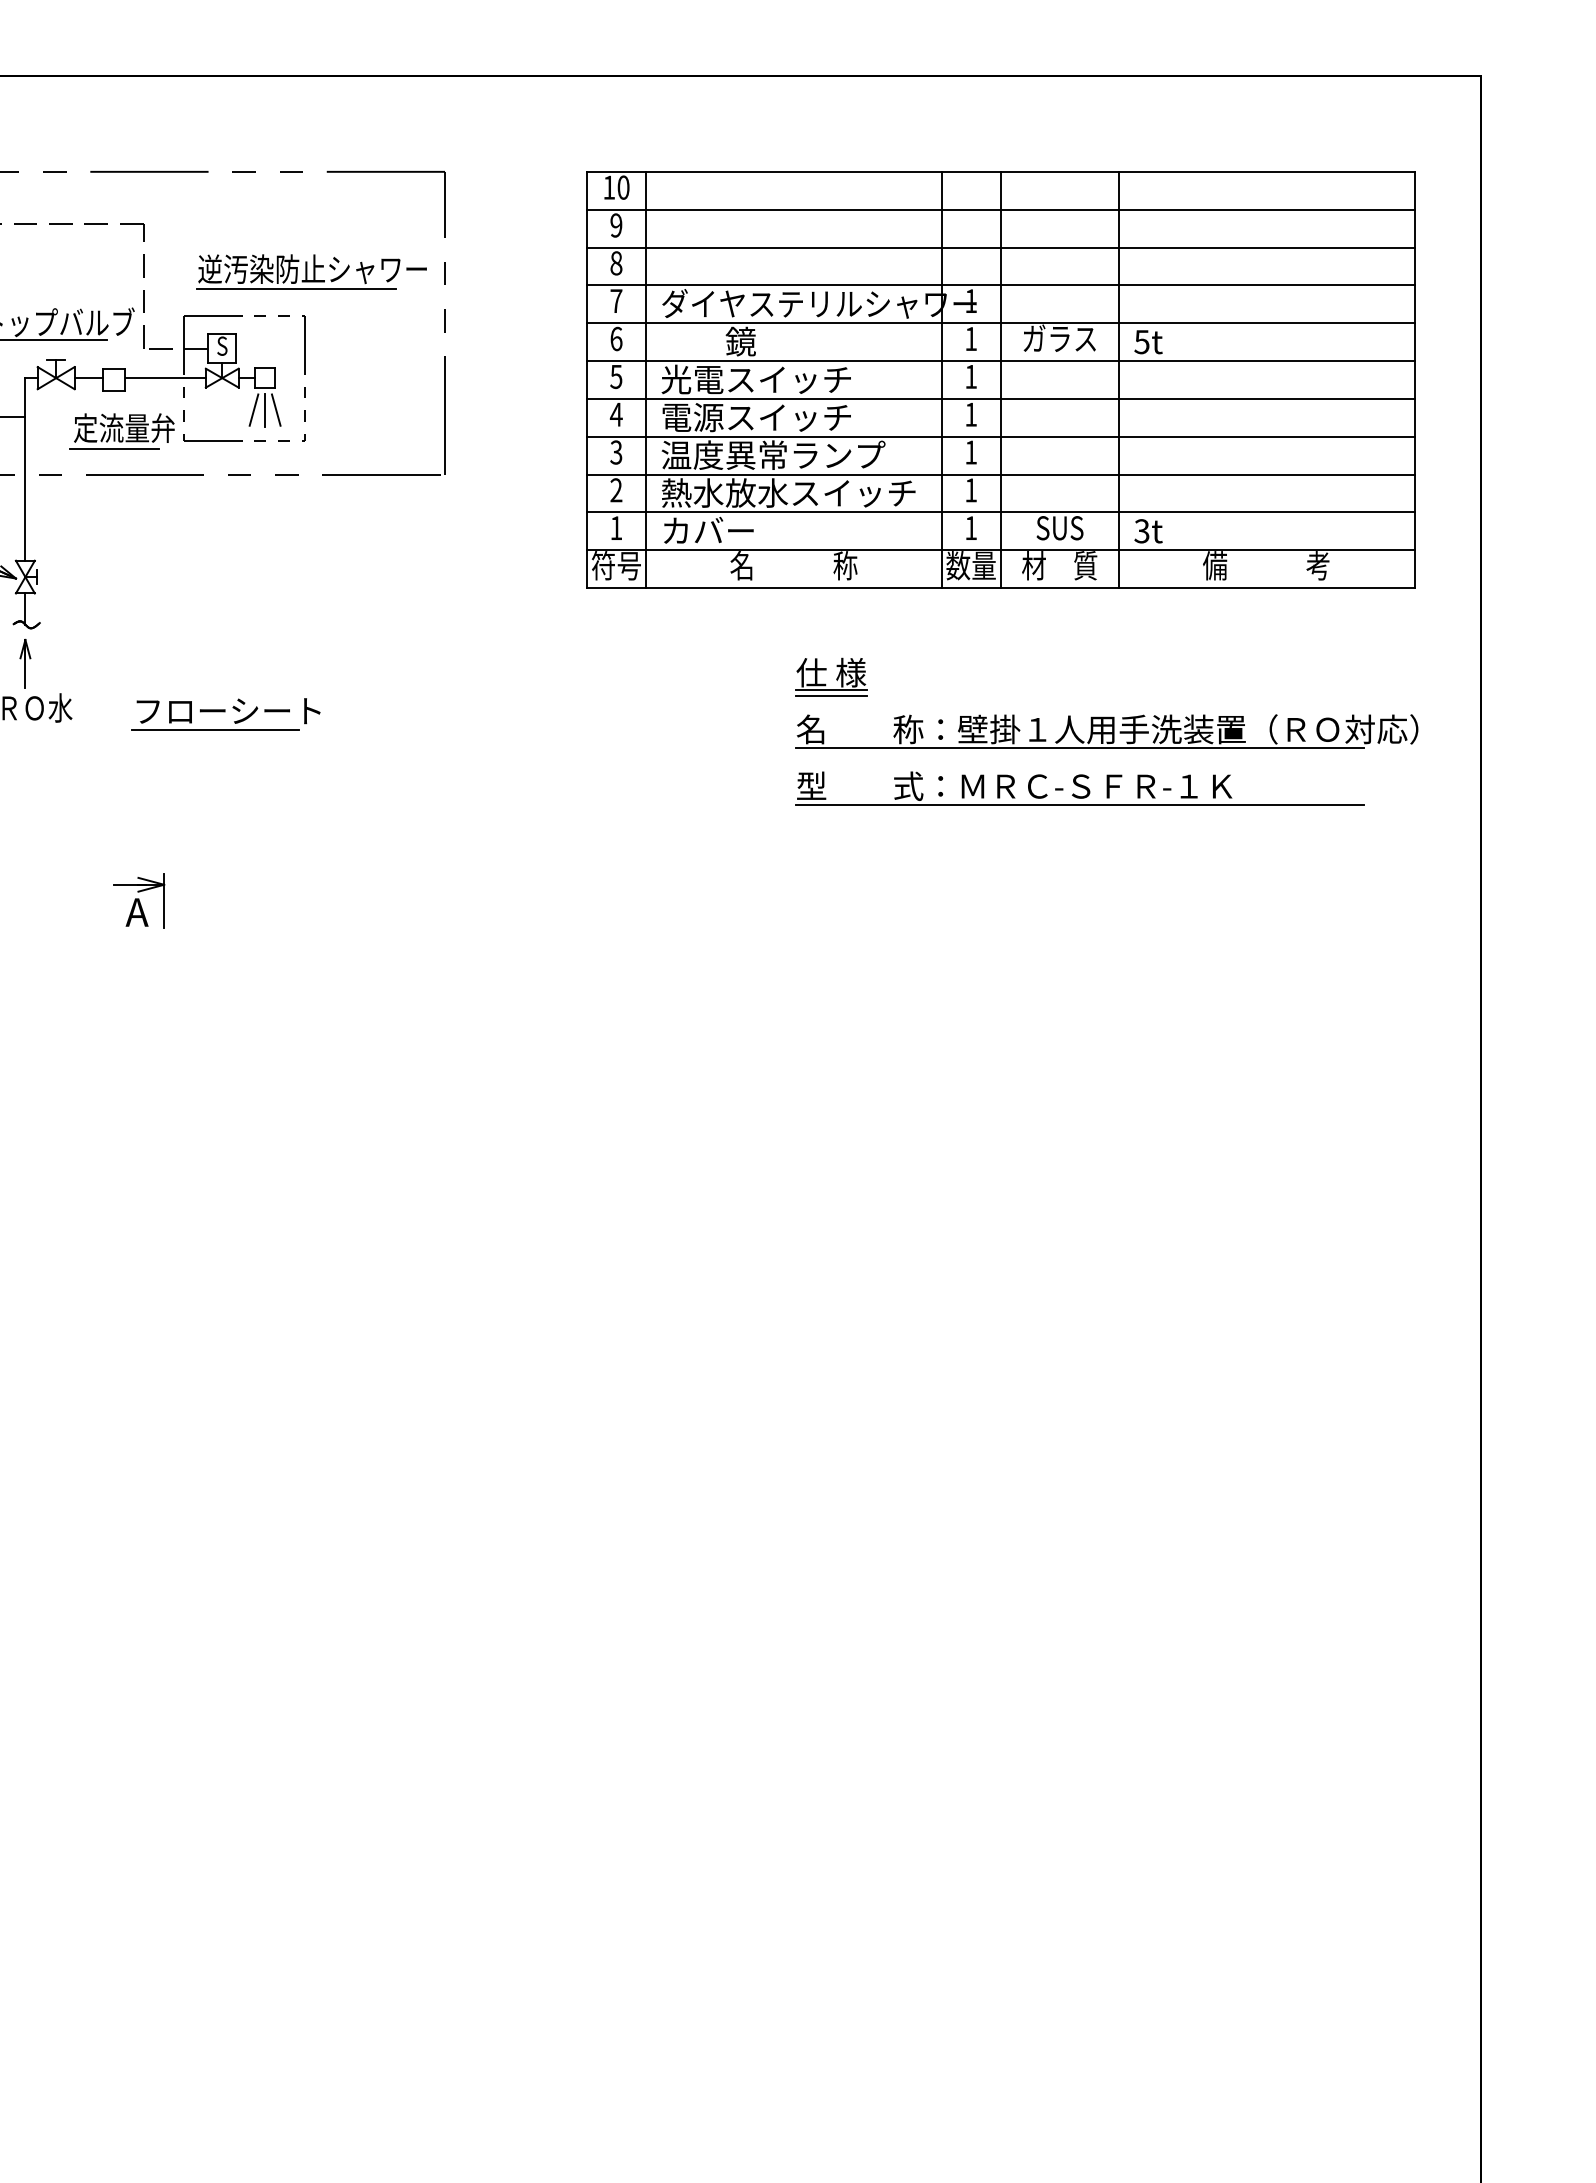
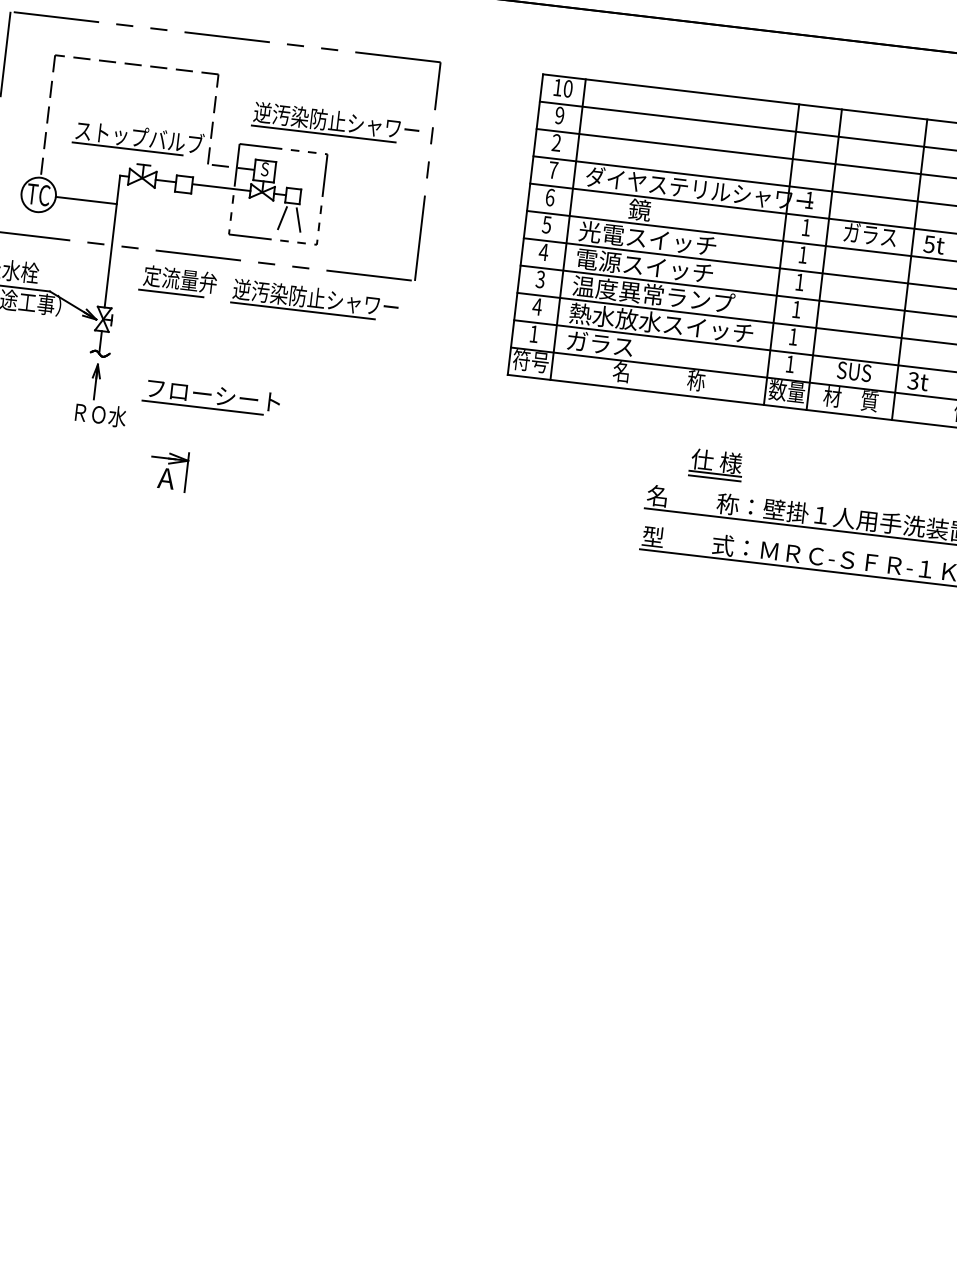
text: (616, 263) -> (556, 143), 8 -> 2
line: (265, 410) -> (290, 219), removed
part: (121, 431) -> (178, 281), moved
text: (615, 490) -> (536, 306), 2 -> 4
part: (311, 516) -> (314, 299), added
text: (708, 530) -> (600, 343), カバー -> ガラス
part: (831, 676) -> (716, 464), moved
part: (225, 714) -> (211, 397), moved
part: (139, 900) -> (169, 470), moved

